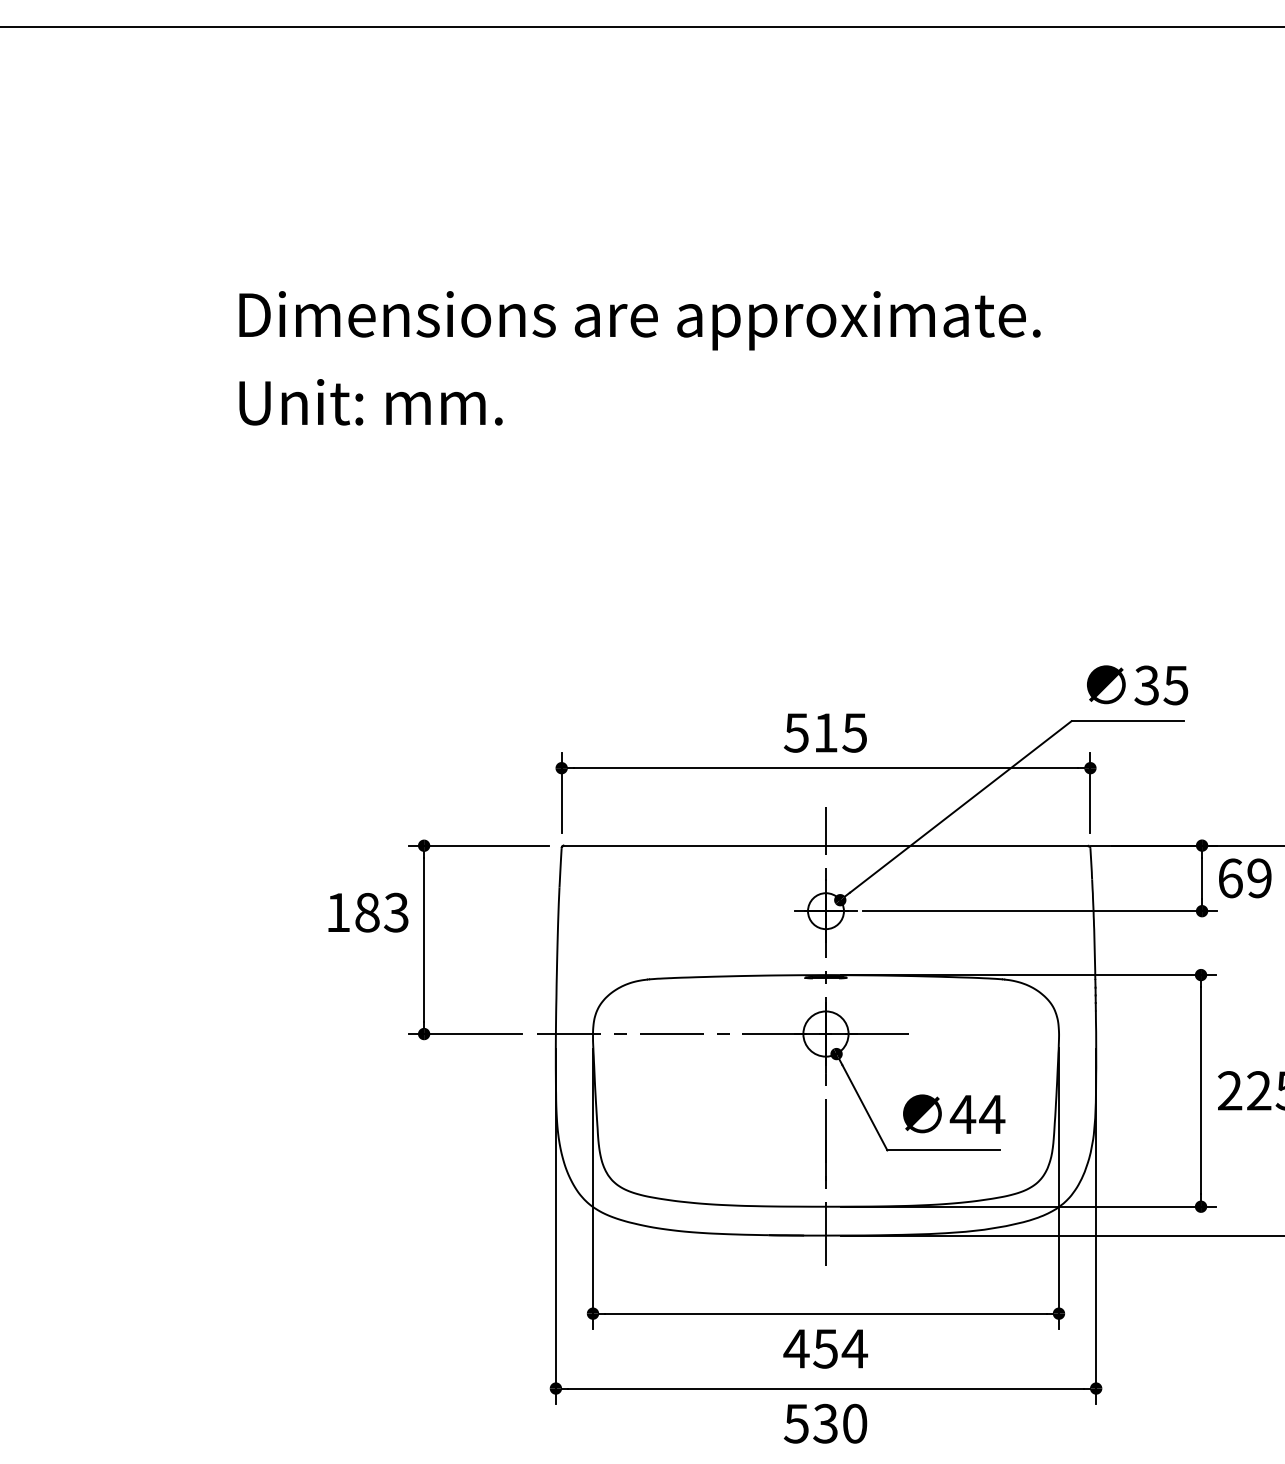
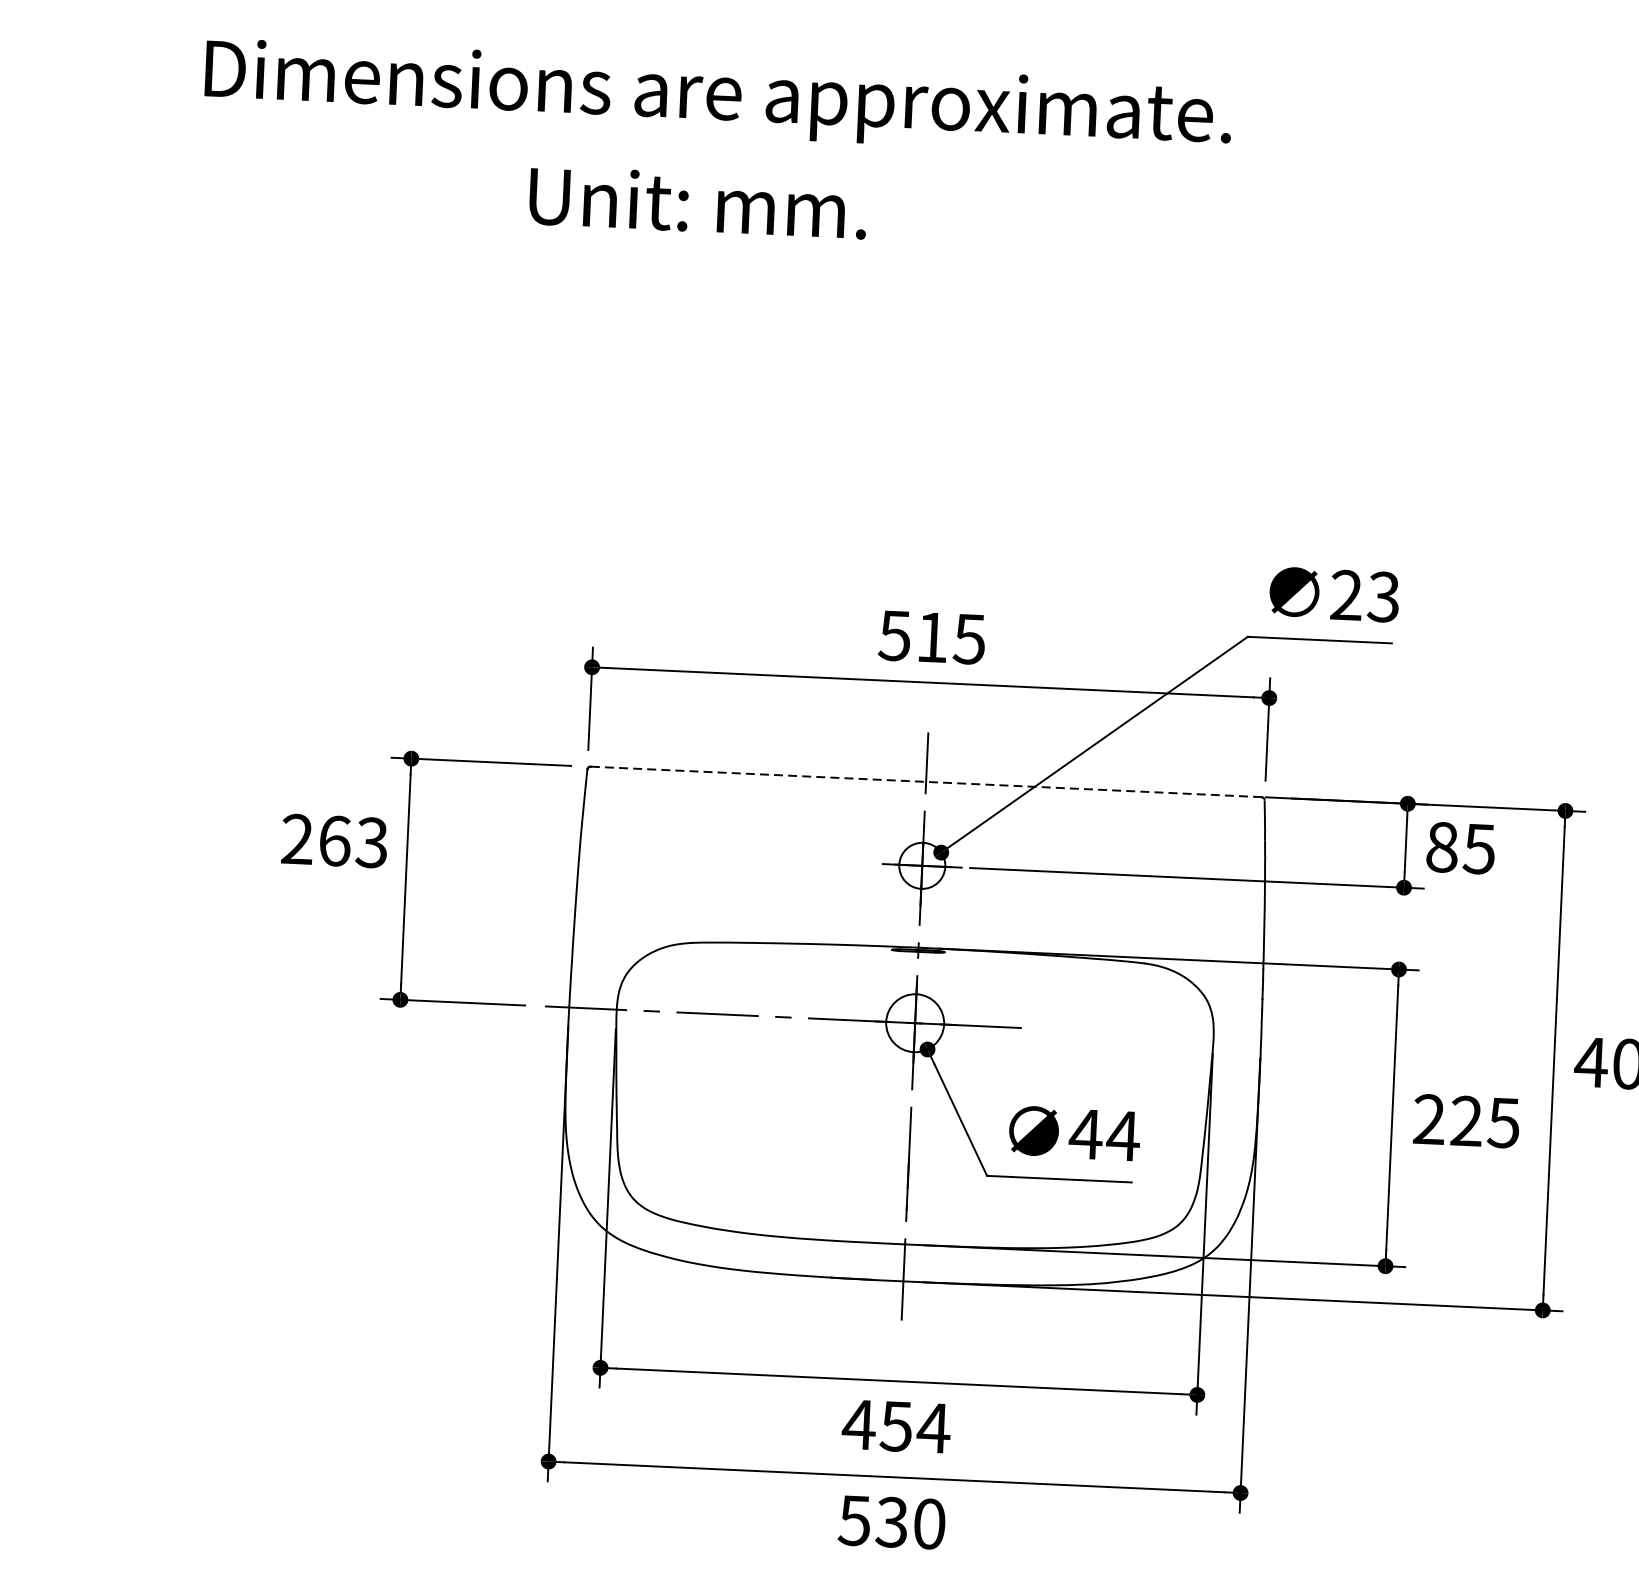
text: (370, 402) -> (697, 202), moved
text: (1161, 685) -> (1365, 596), 35 -> 23
line: (826, 845) -> (926, 781), solid -> dashed
text: (1244, 878) -> (1460, 848), 69 -> 85
text: (352, 912) -> (315, 839), 183 -> 263

